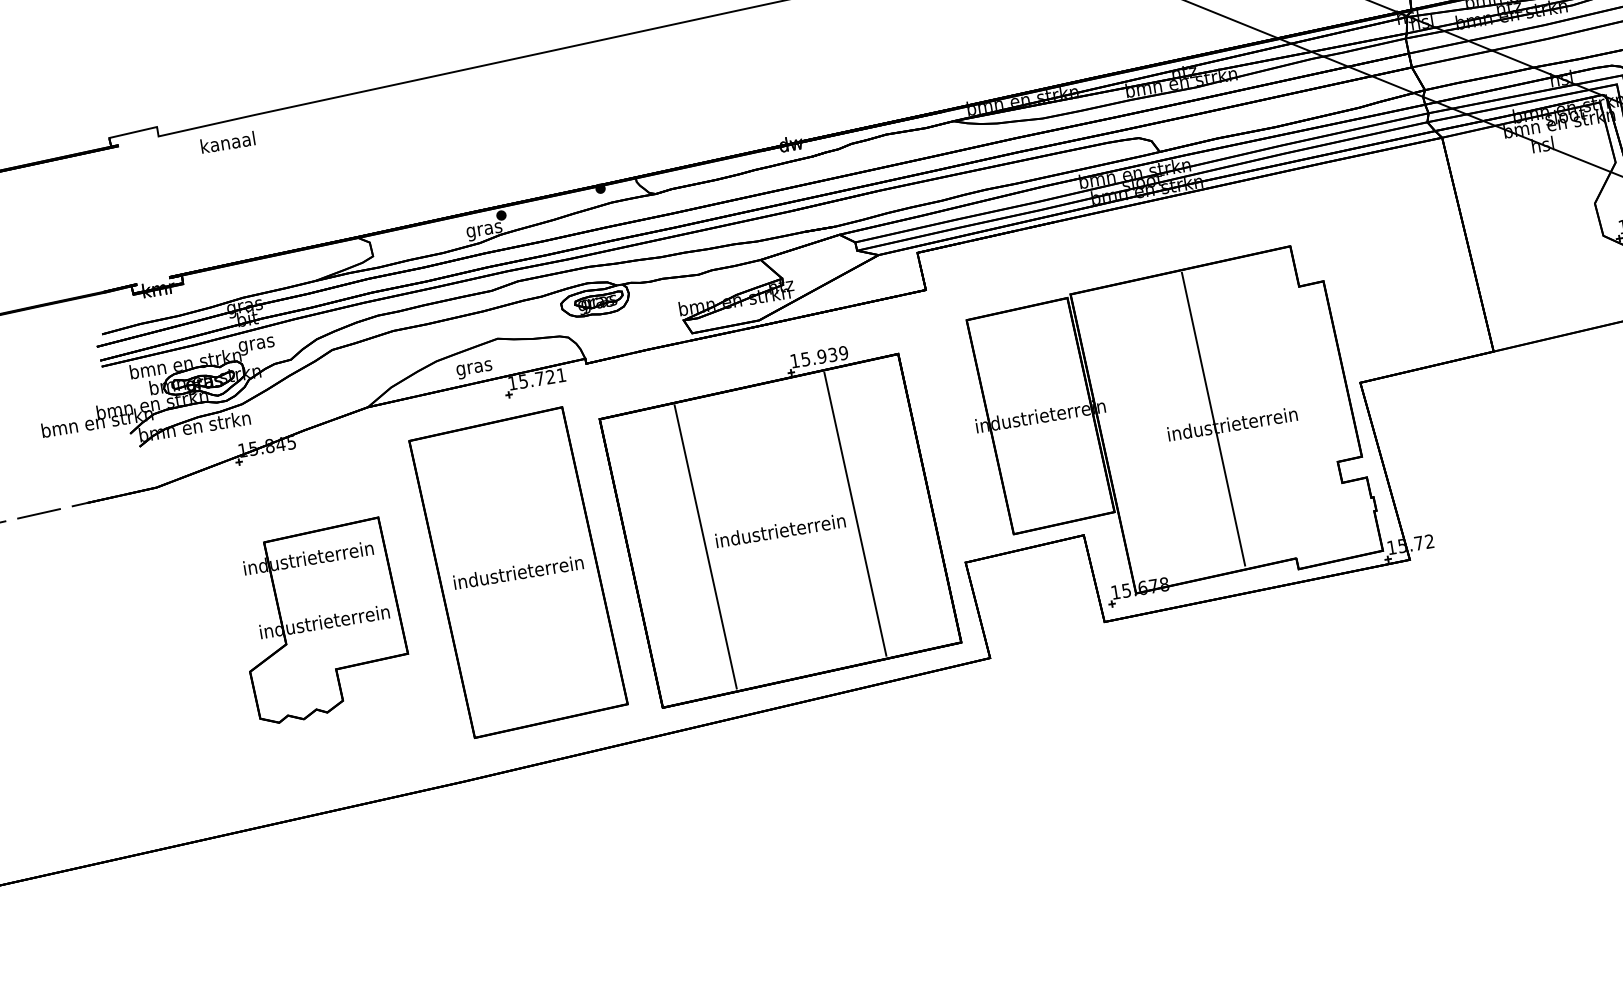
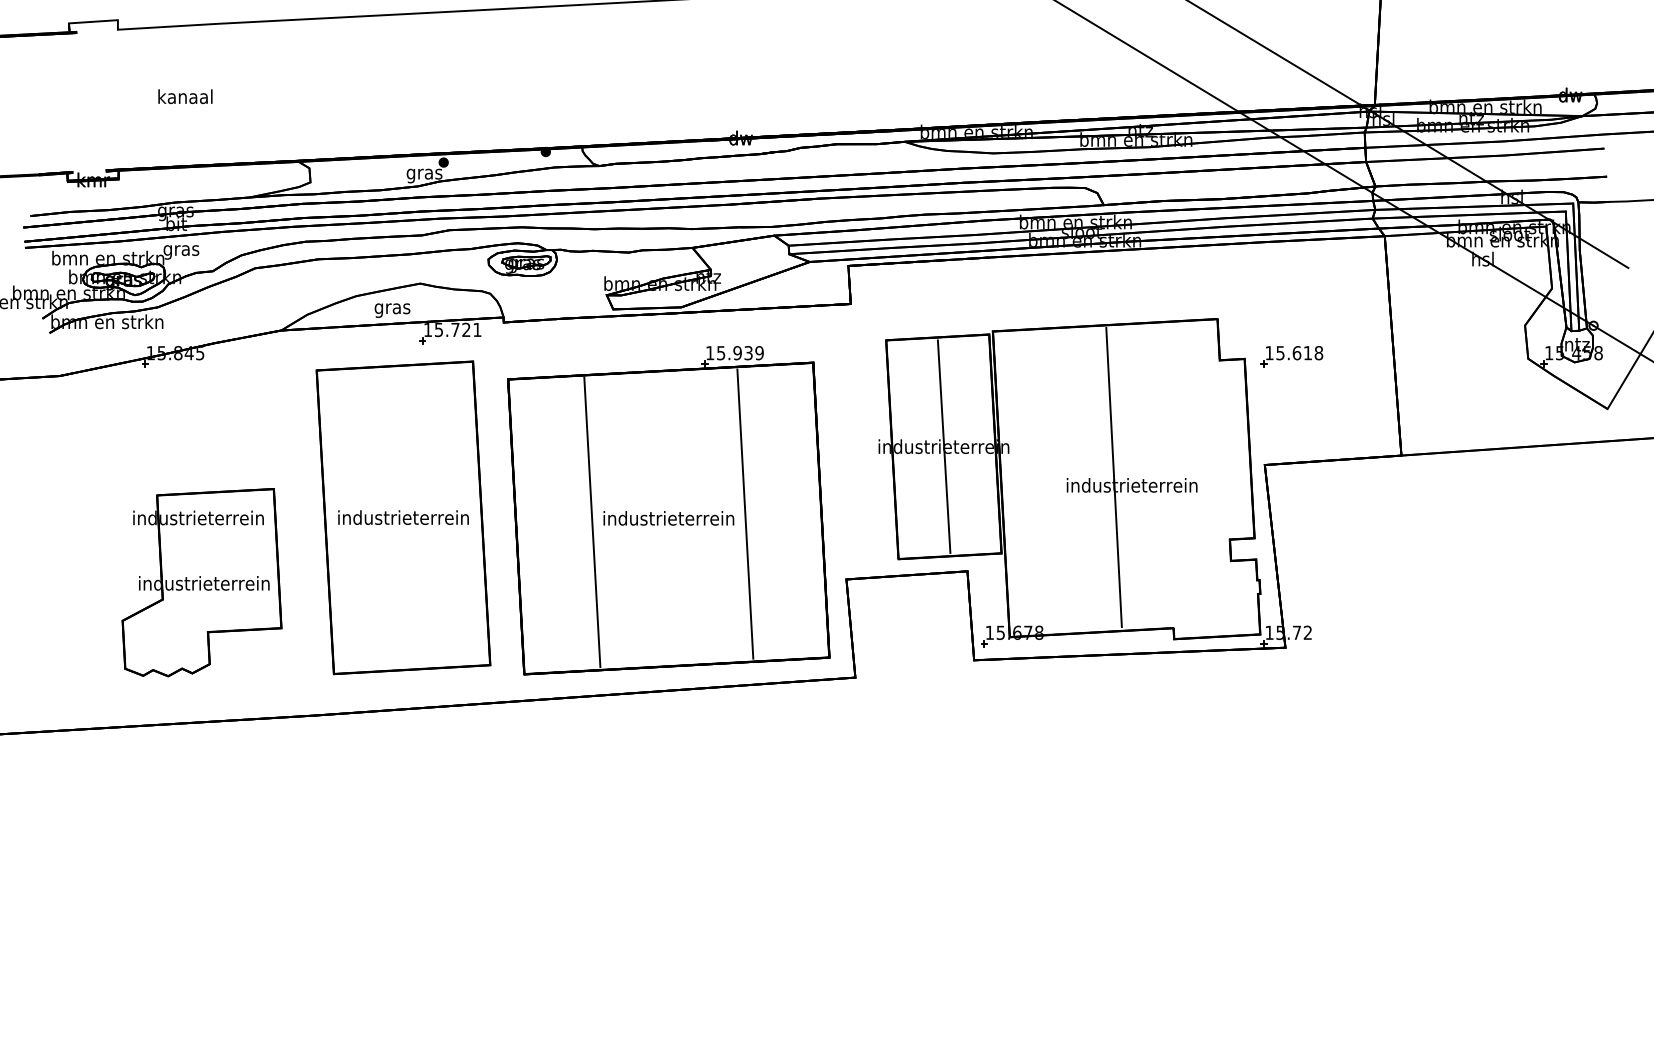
text: (227, 142) -> (185, 96), moved
part: (1369, 271) -> (1291, 356), added
line: (1040, 415) -> (943, 446), added
part: (321, 621) -> (201, 582), moved

